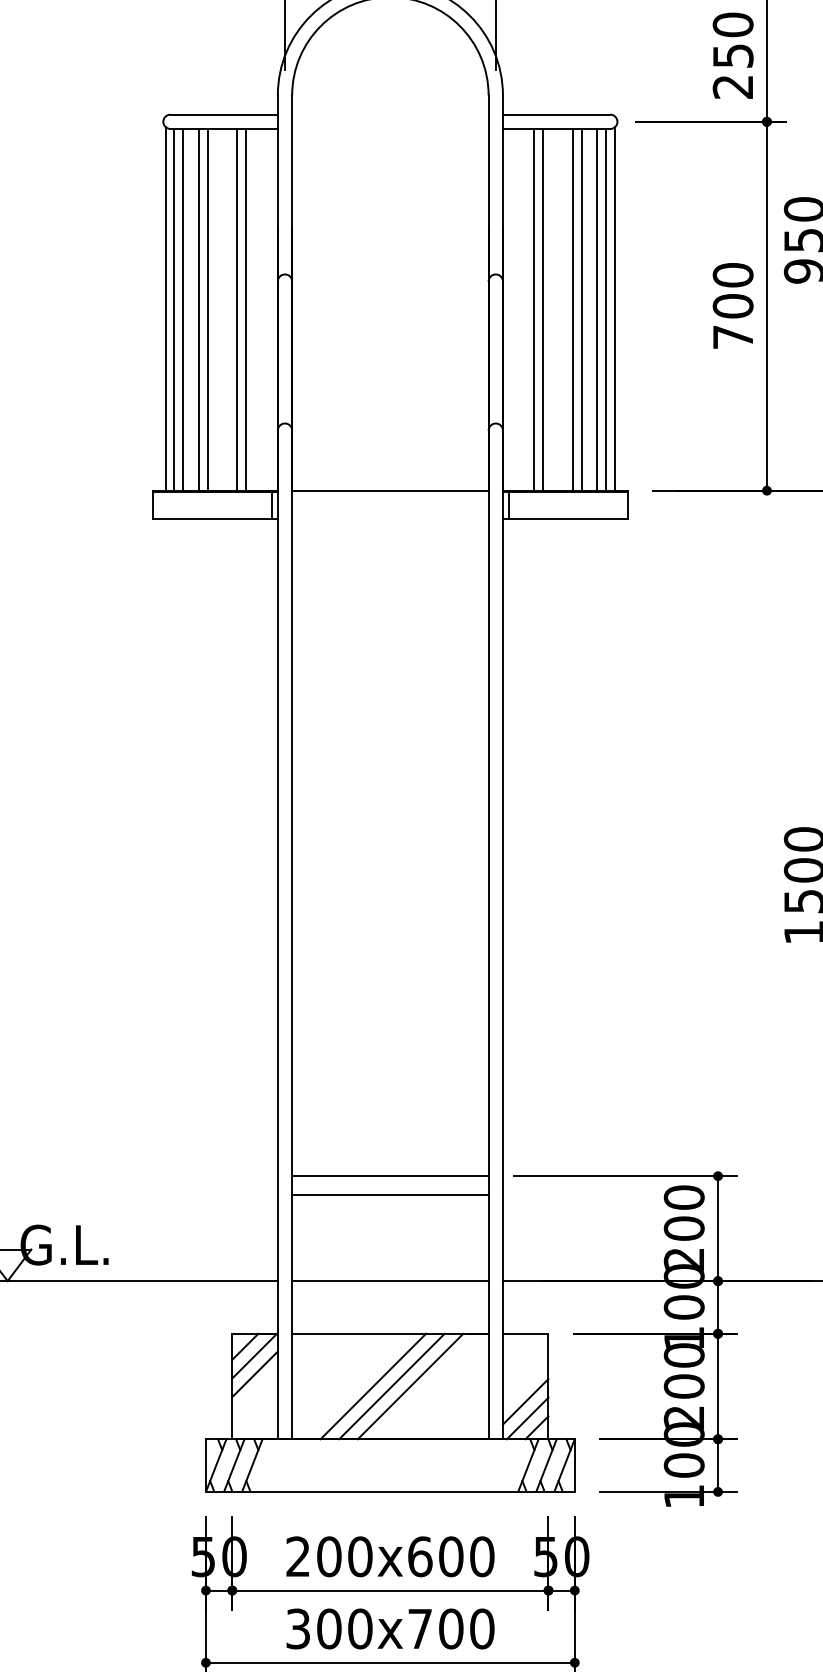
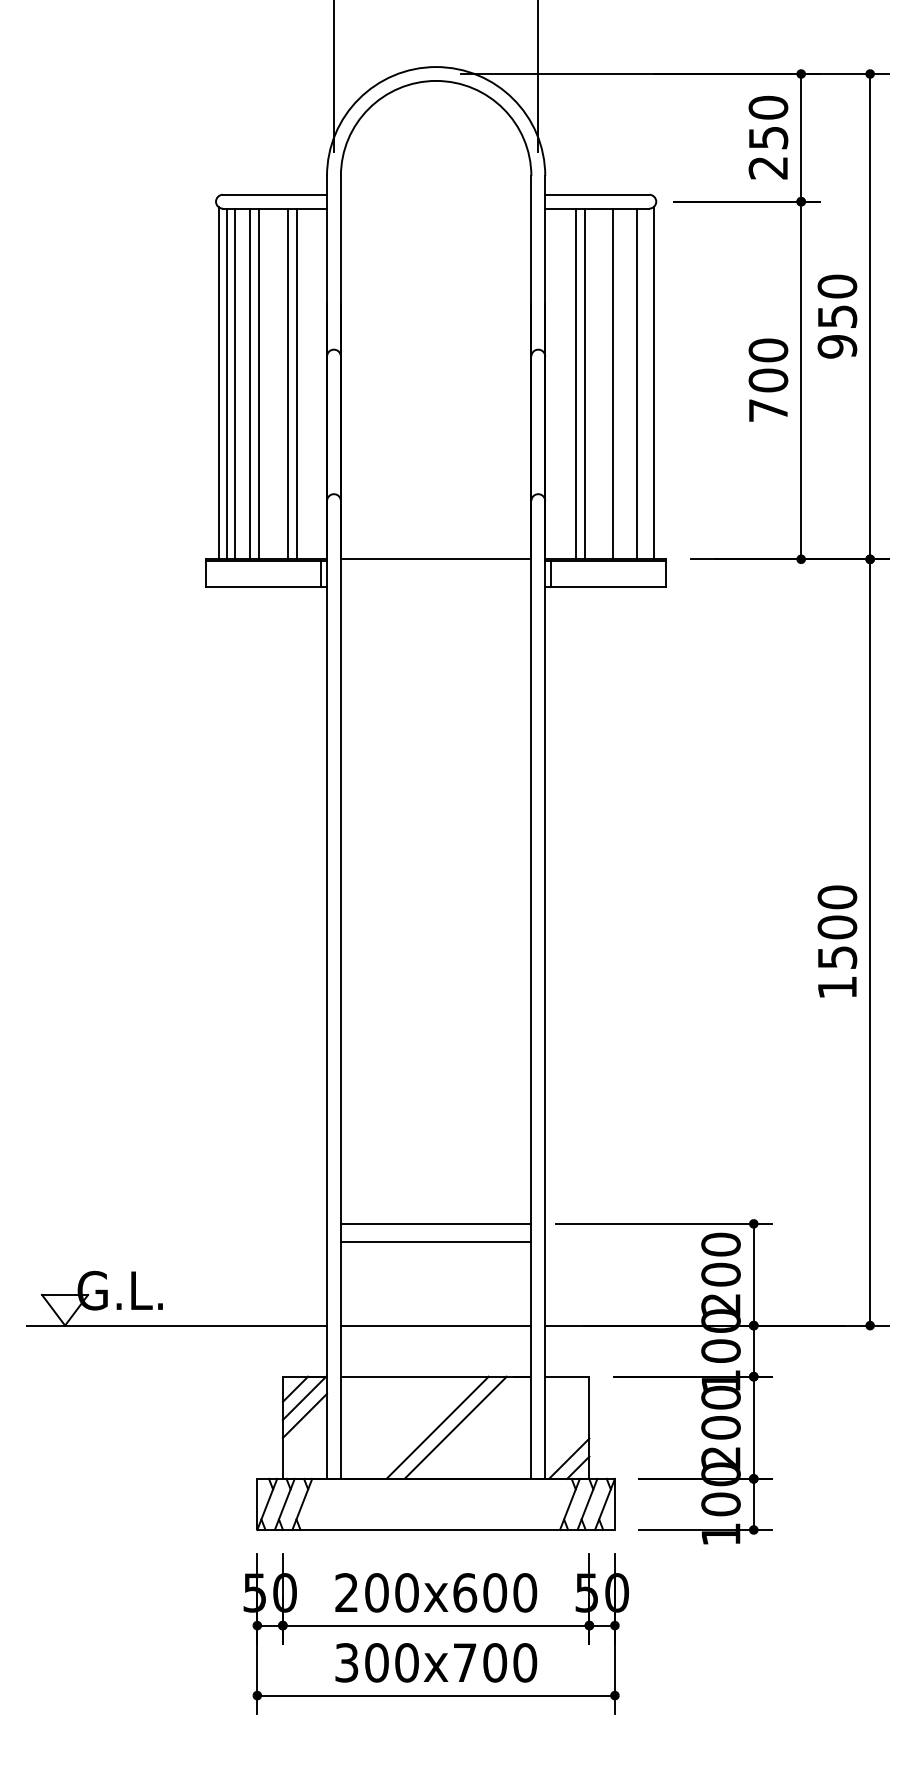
line: (581, 309) -> (621, 383), removed
line: (606, 309) -> (645, 383), removed
line: (373, 1386) -> (419, 1427), removed
line: (525, 1401) -> (567, 1442), removed

